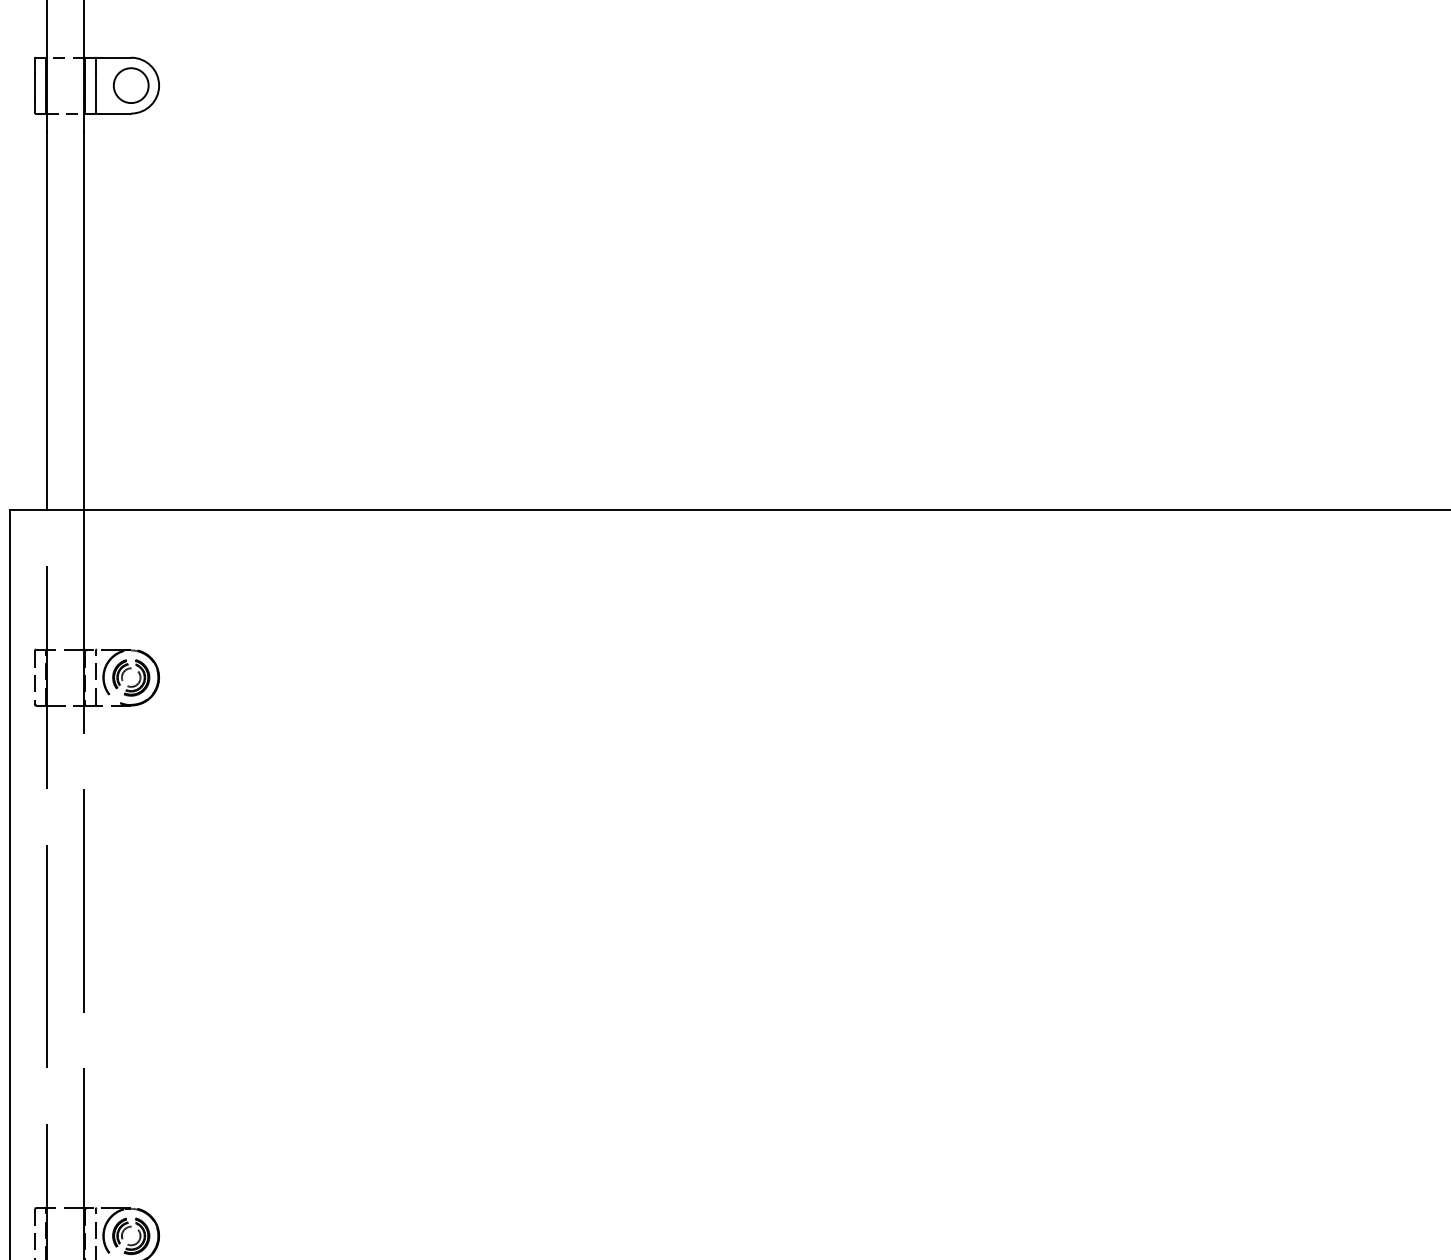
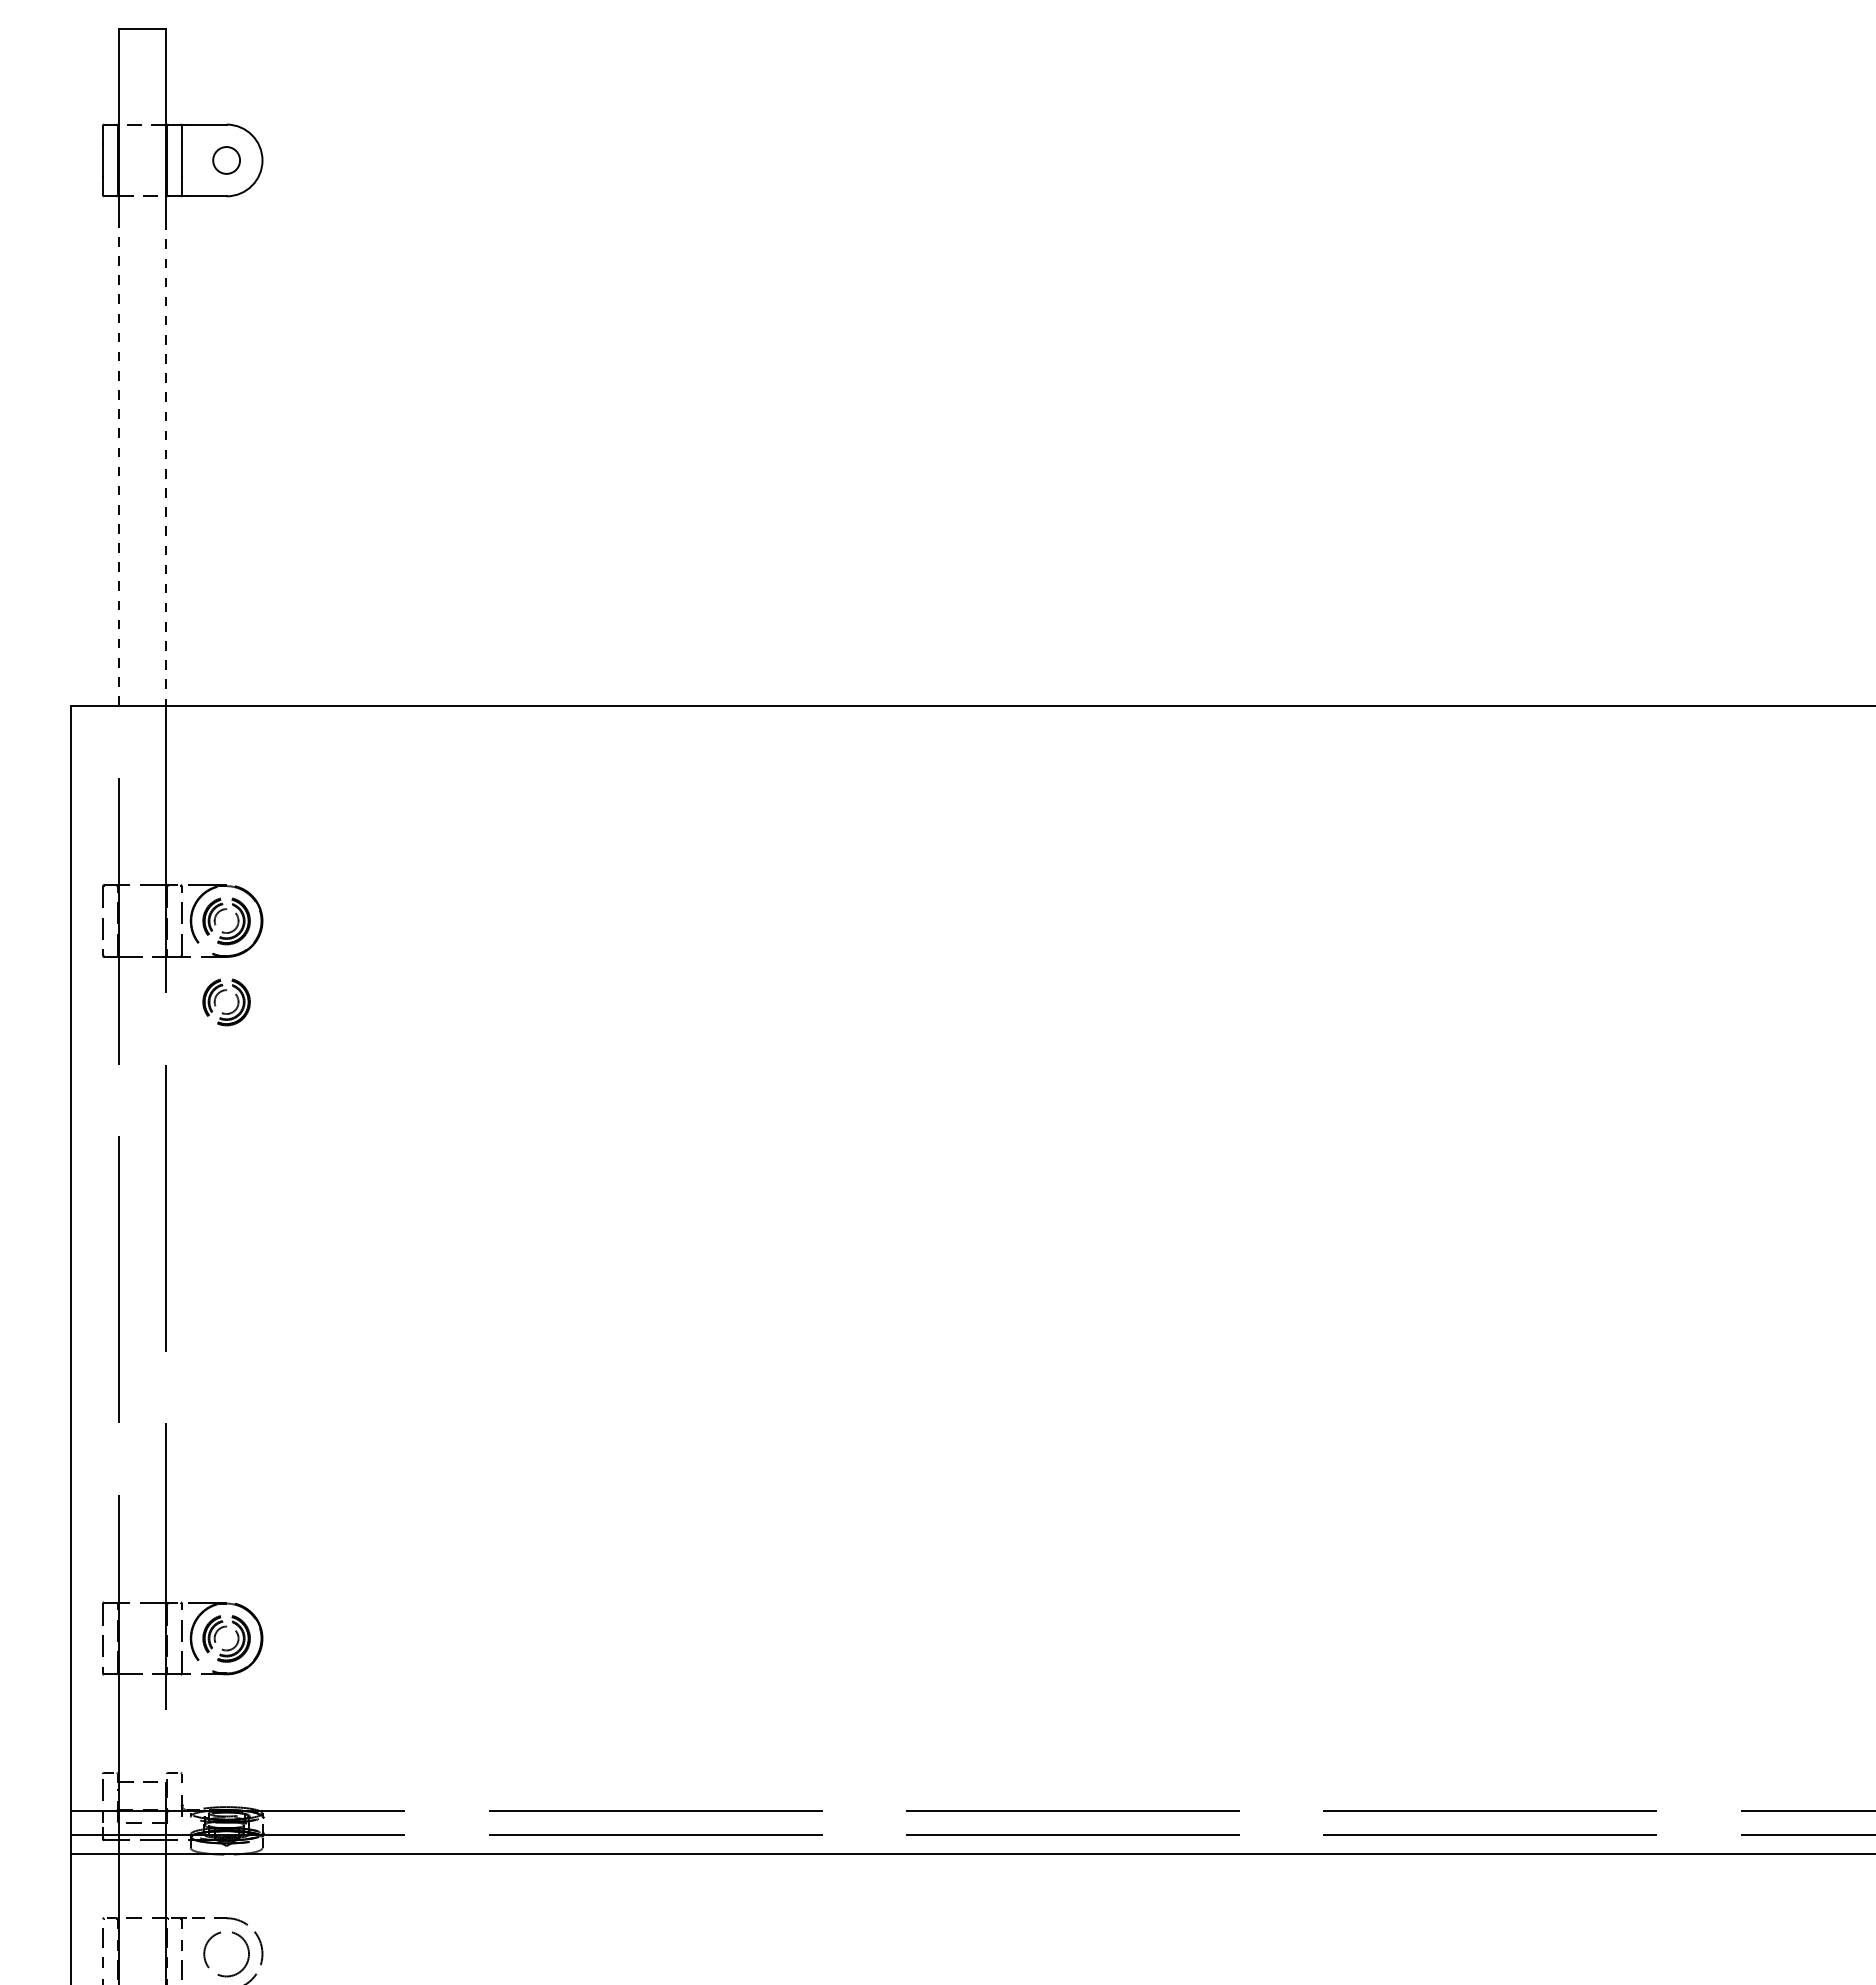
circle: (131, 85) -> (226, 160), size x0.6
line: (47, 321) -> (118, 463), solid -> dashed
line: (84, 321) -> (166, 463), solid -> dashed
part: (129, 748) -> (224, 1012), added

